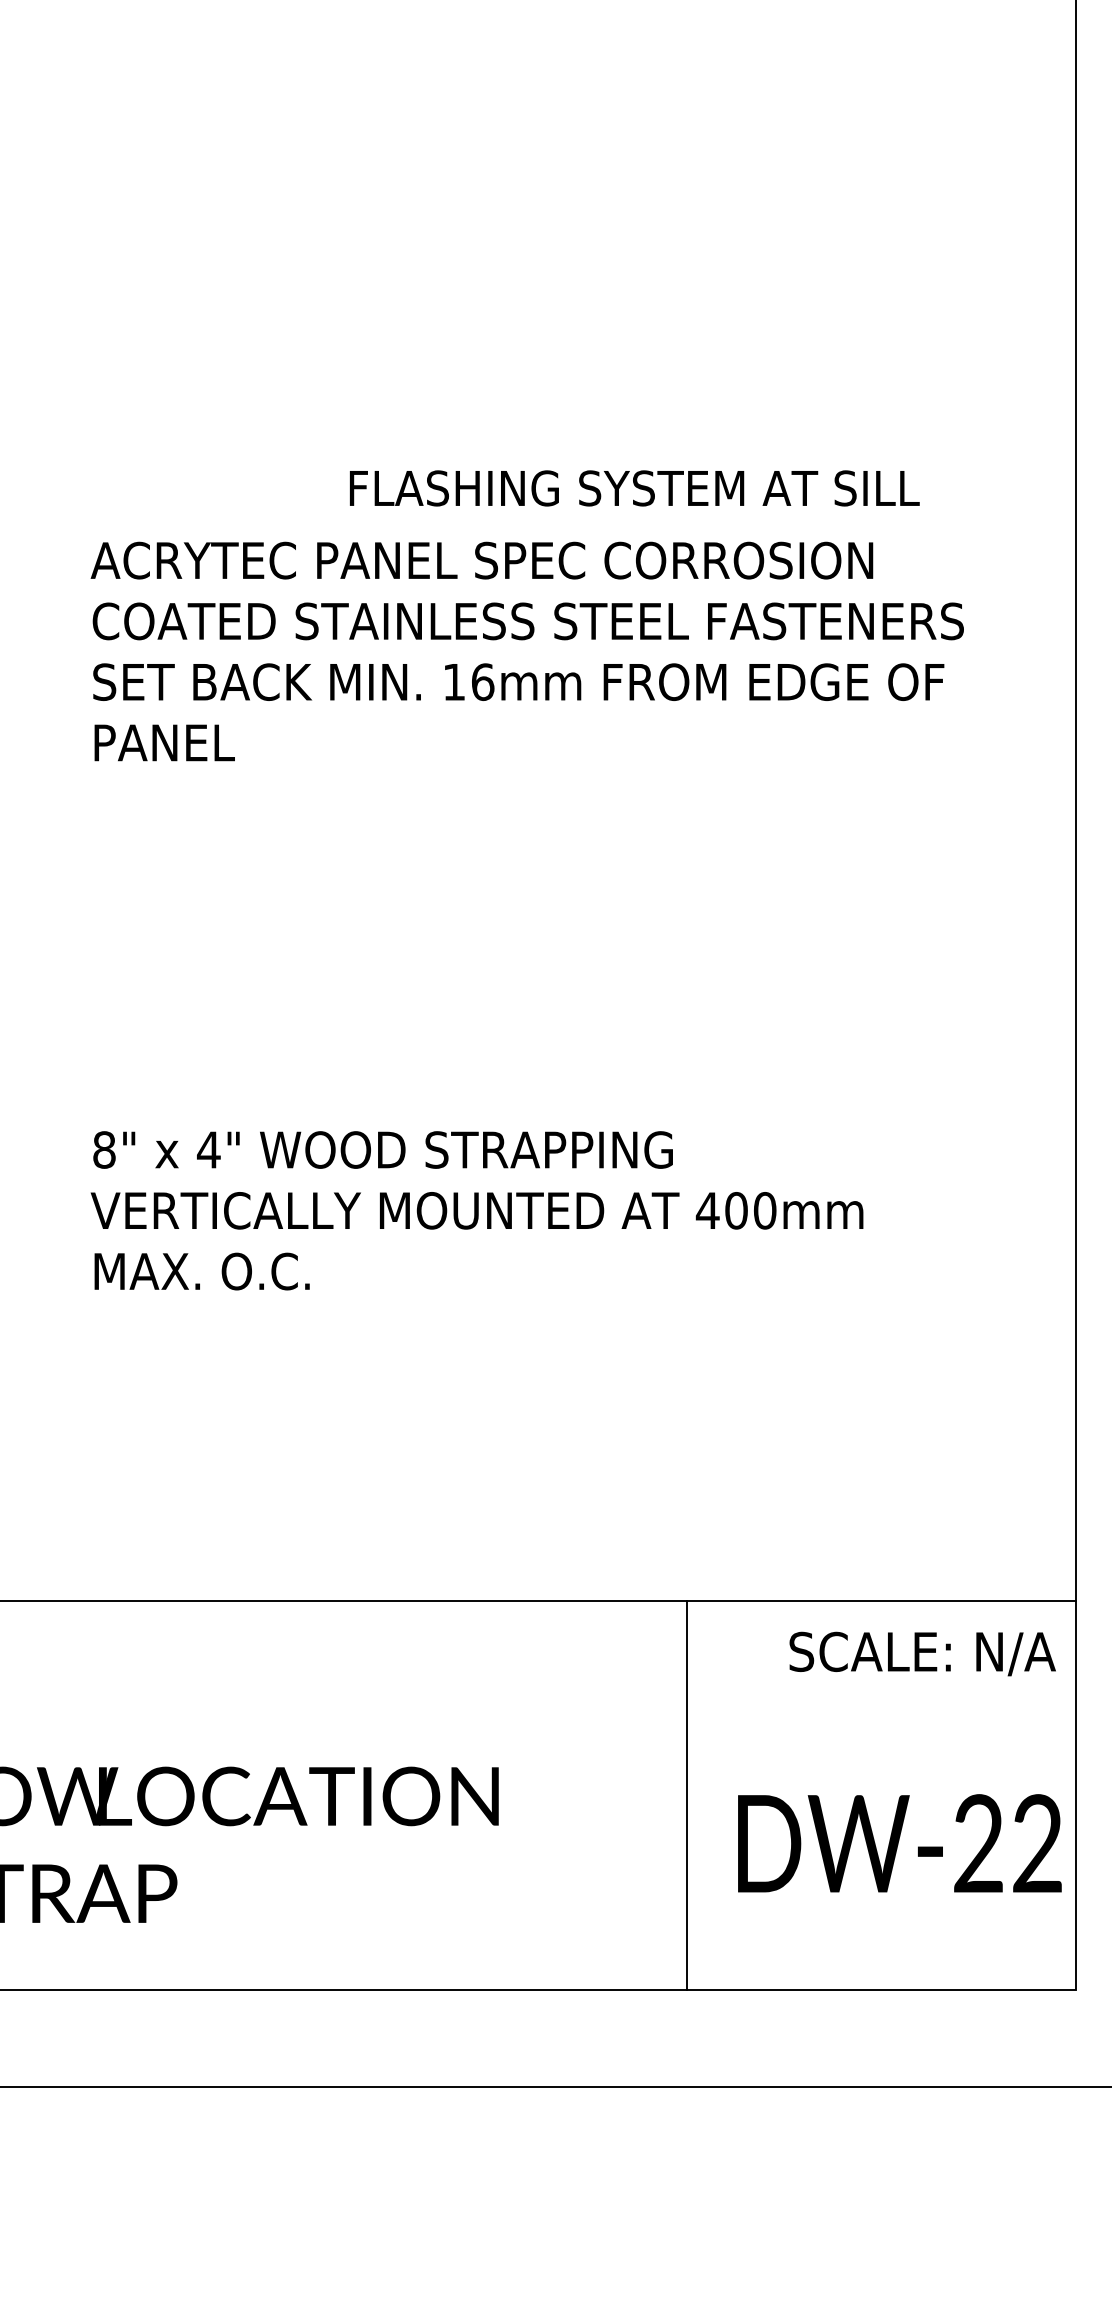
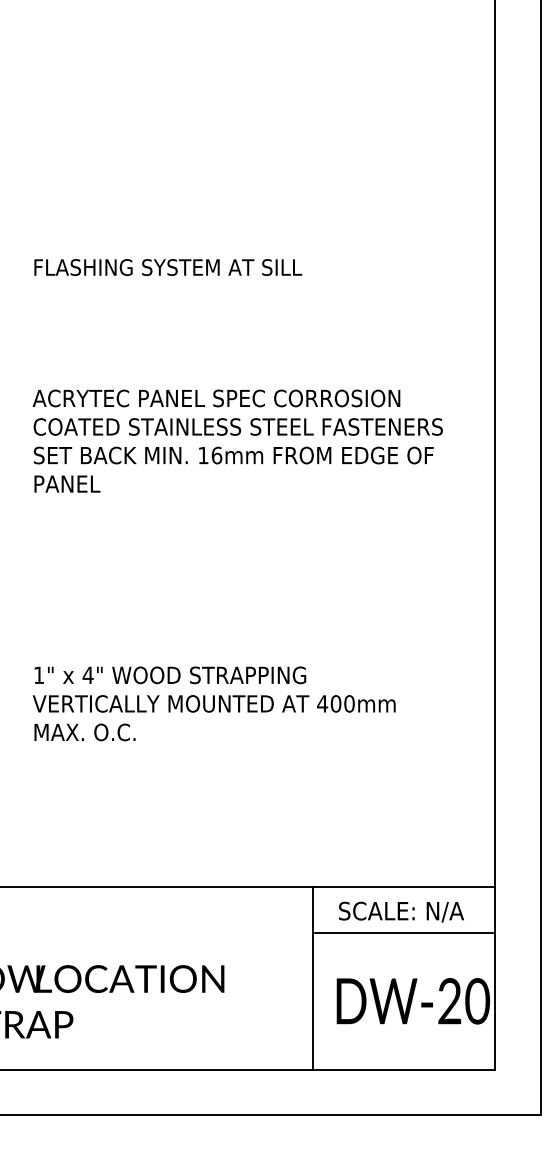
text: (635, 488) -> (168, 267), moved
text: (105, 1150) -> (39, 675), 8" -> 1"
text: (922, 1652) -> (401, 911), moved
line: (880, 1697) -> (403, 932), added
text: (1037, 1844) -> (477, 1001), DW-22 -> DW-20

